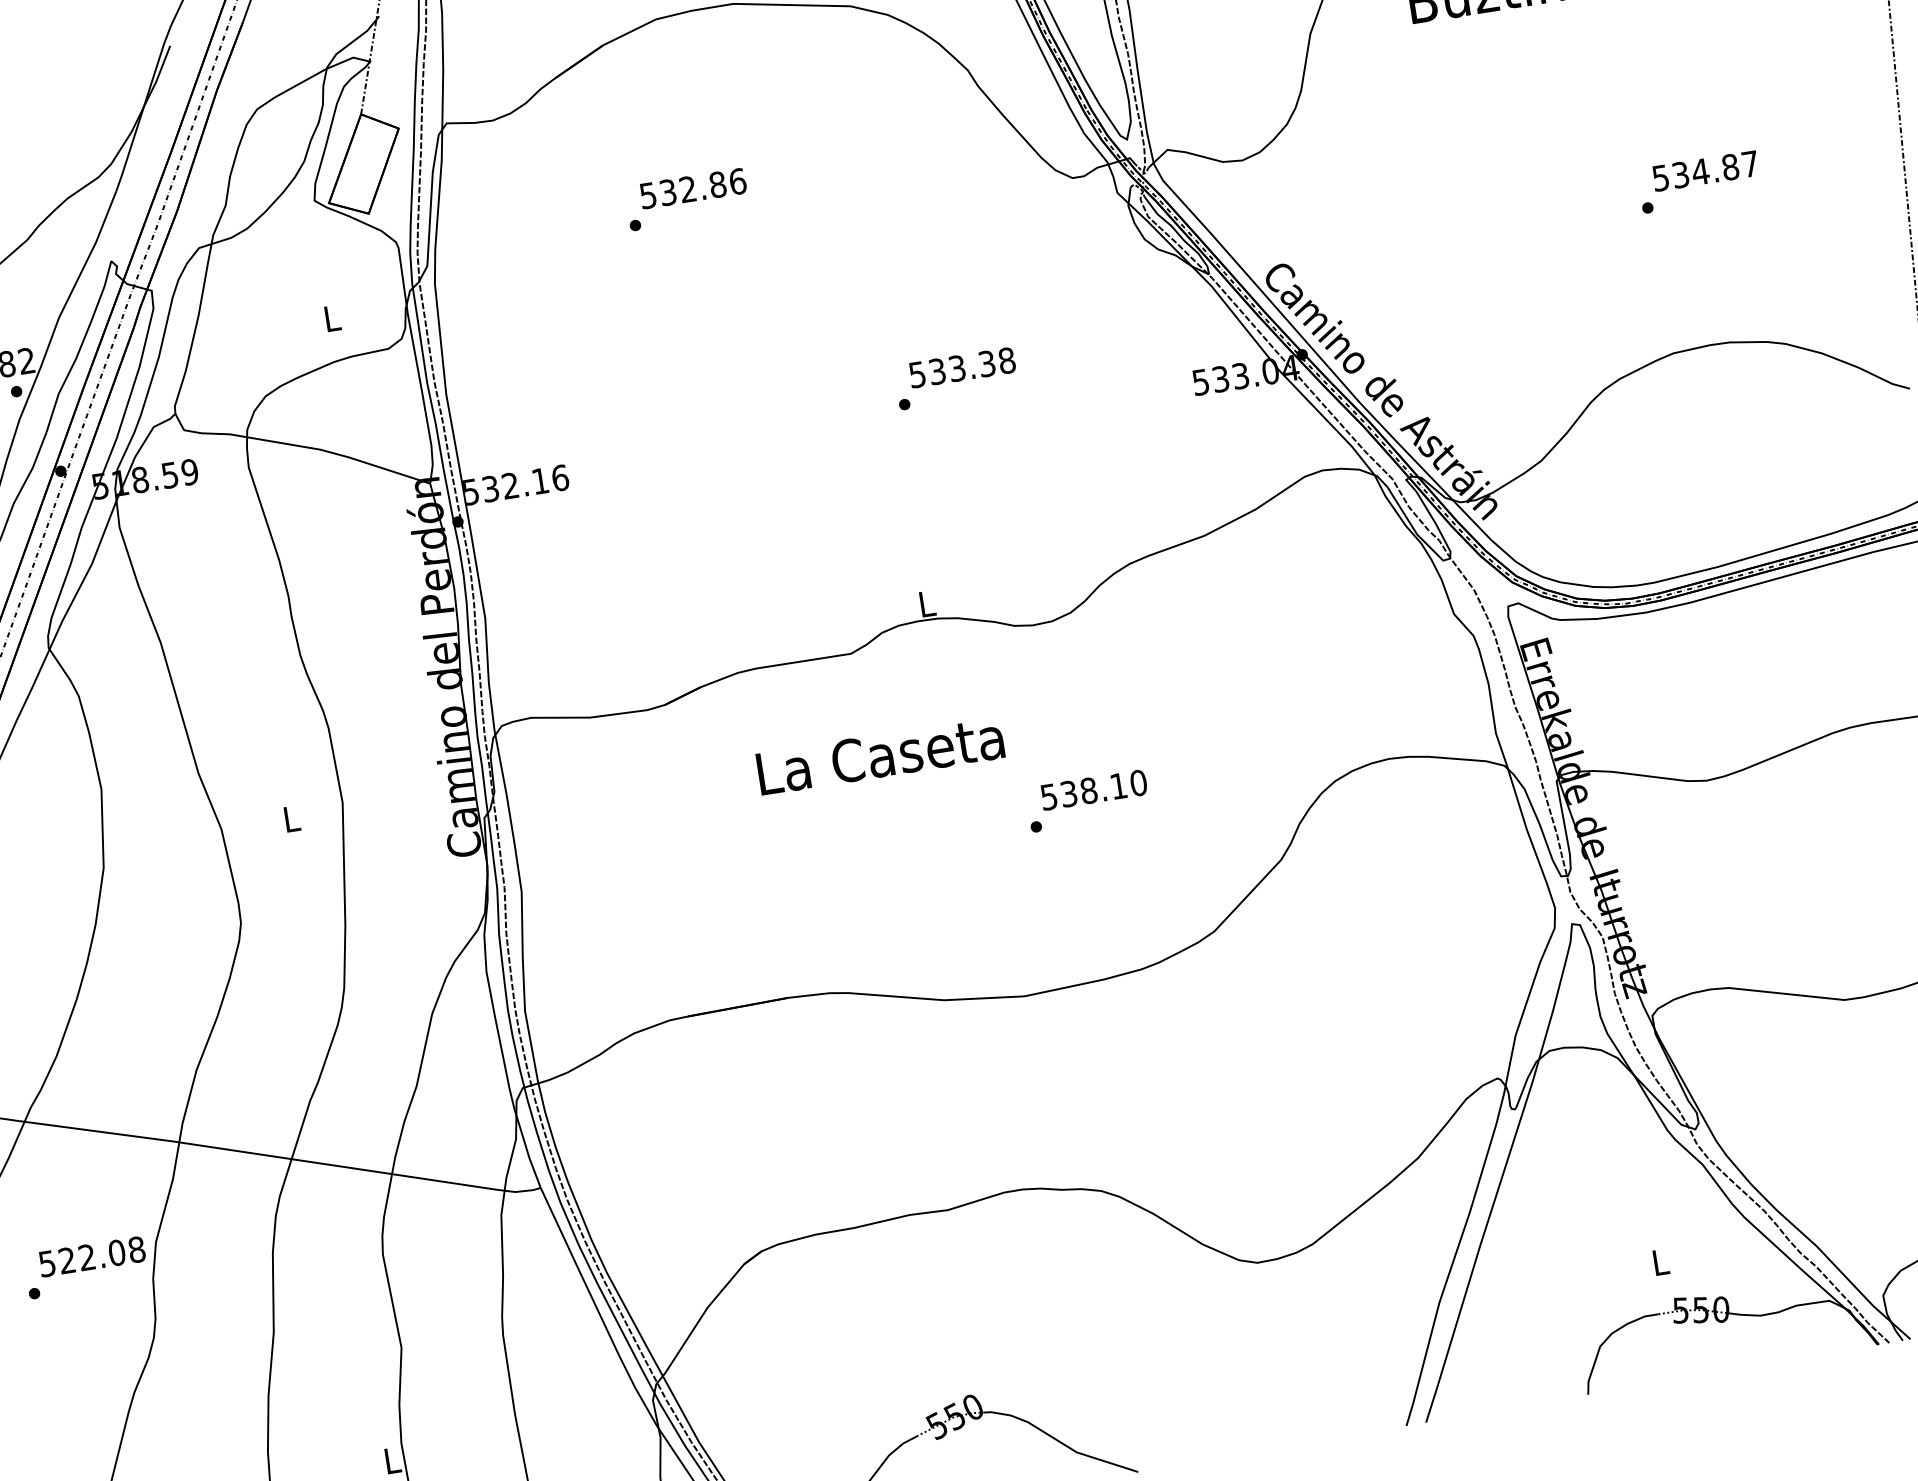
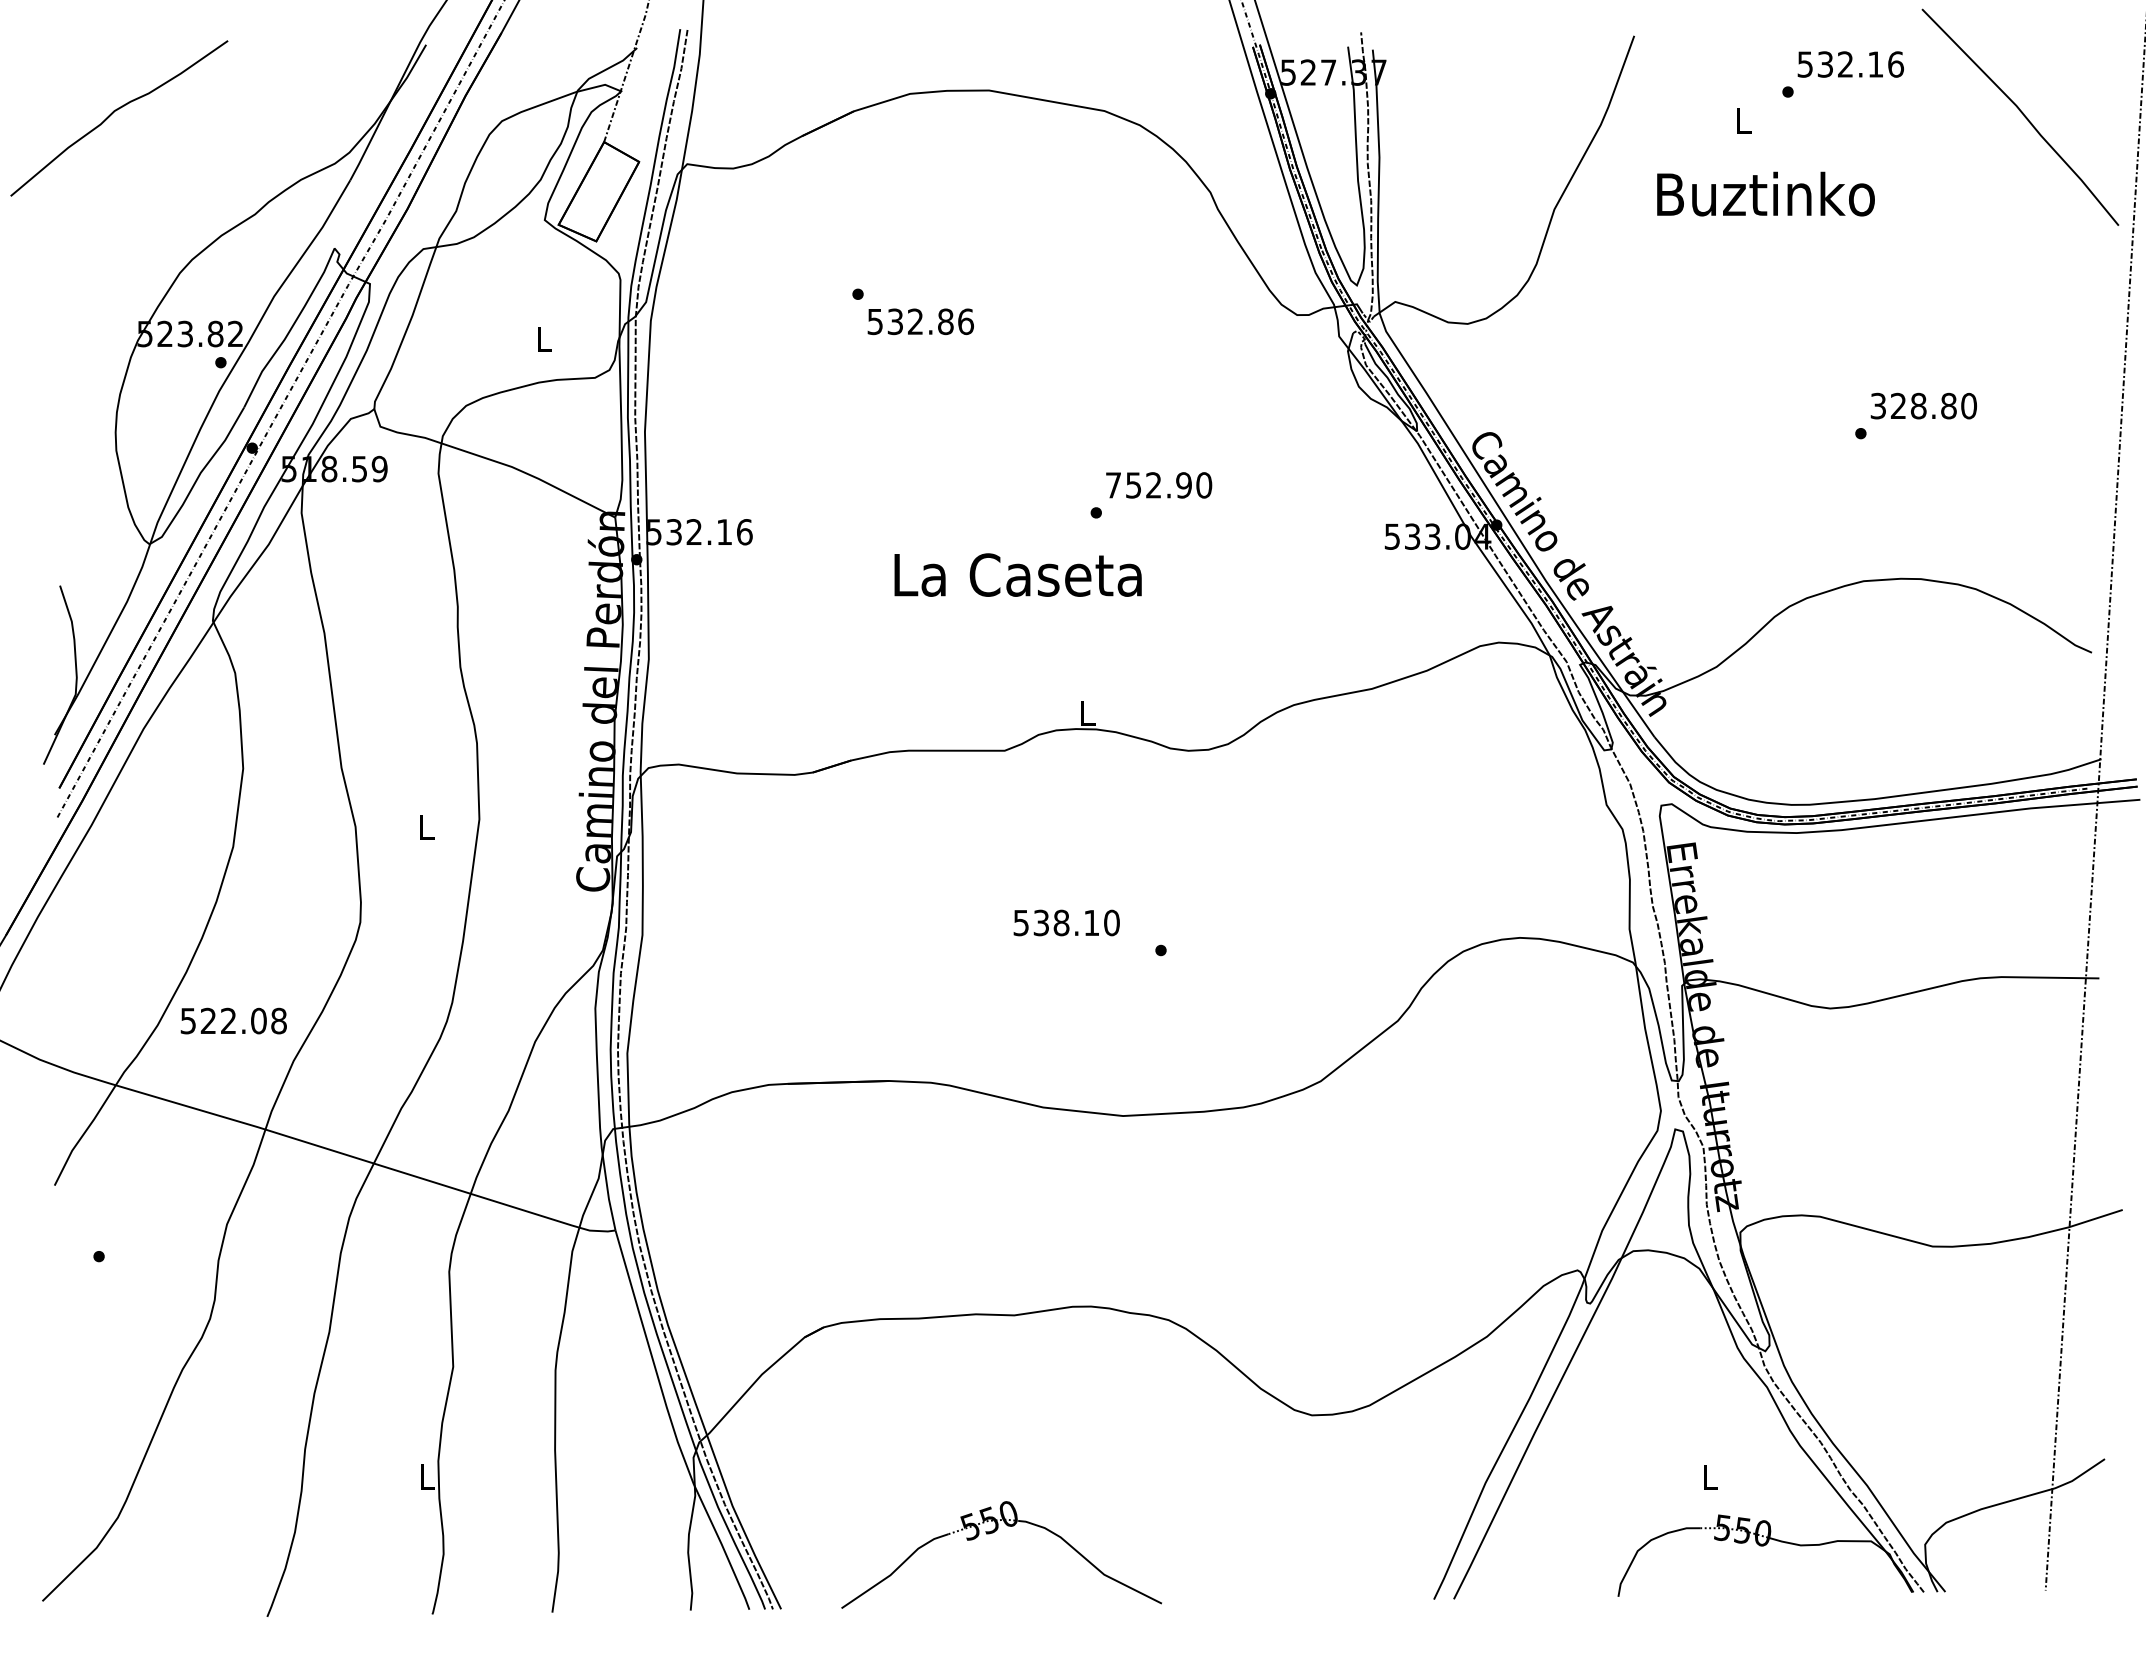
text: (1706, 170) -> (1924, 405), 534.87 -> 328.80
text: (692, 188) -> (920, 321), moved
text: (962, 367) -> (1159, 485), 533.38 -> 752.90
text: (879, 755) -> (1017, 574), moved
text: (1093, 789) -> (1066, 922), moved
text: (91, 1256) -> (233, 1020), moved

